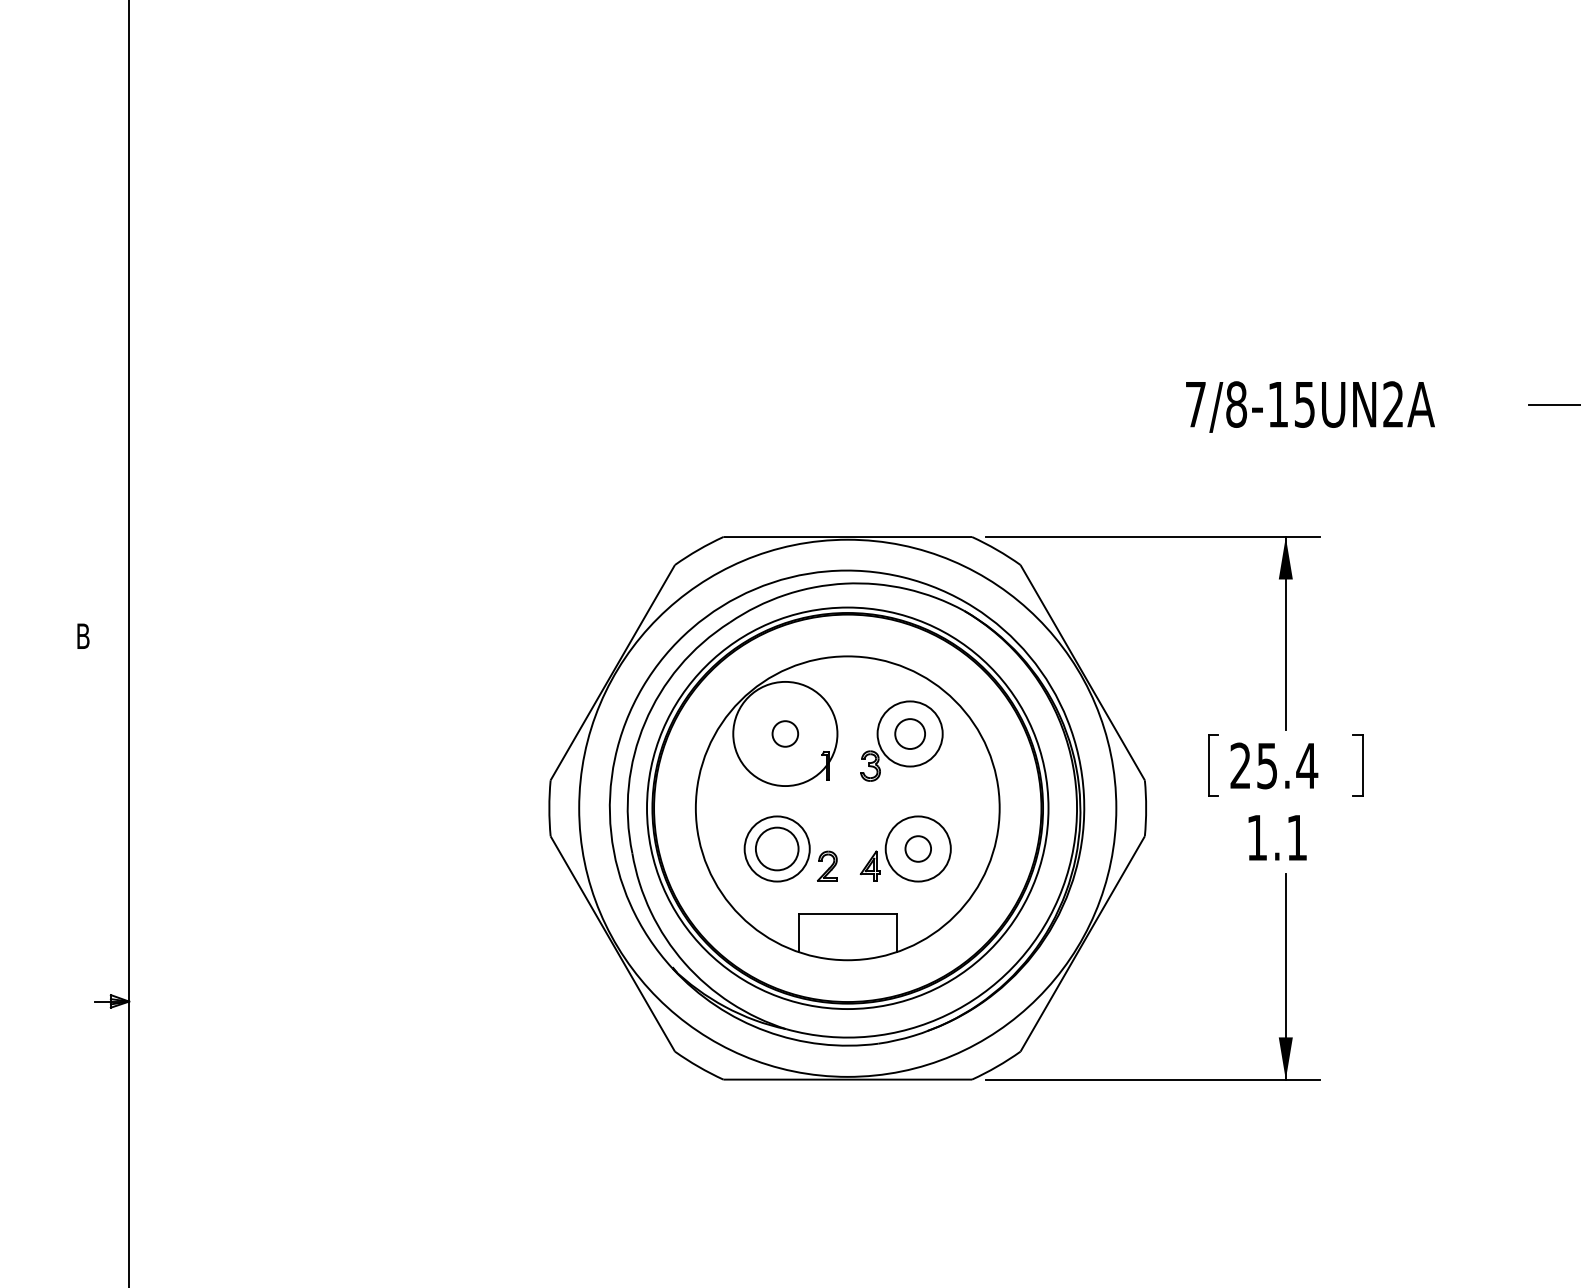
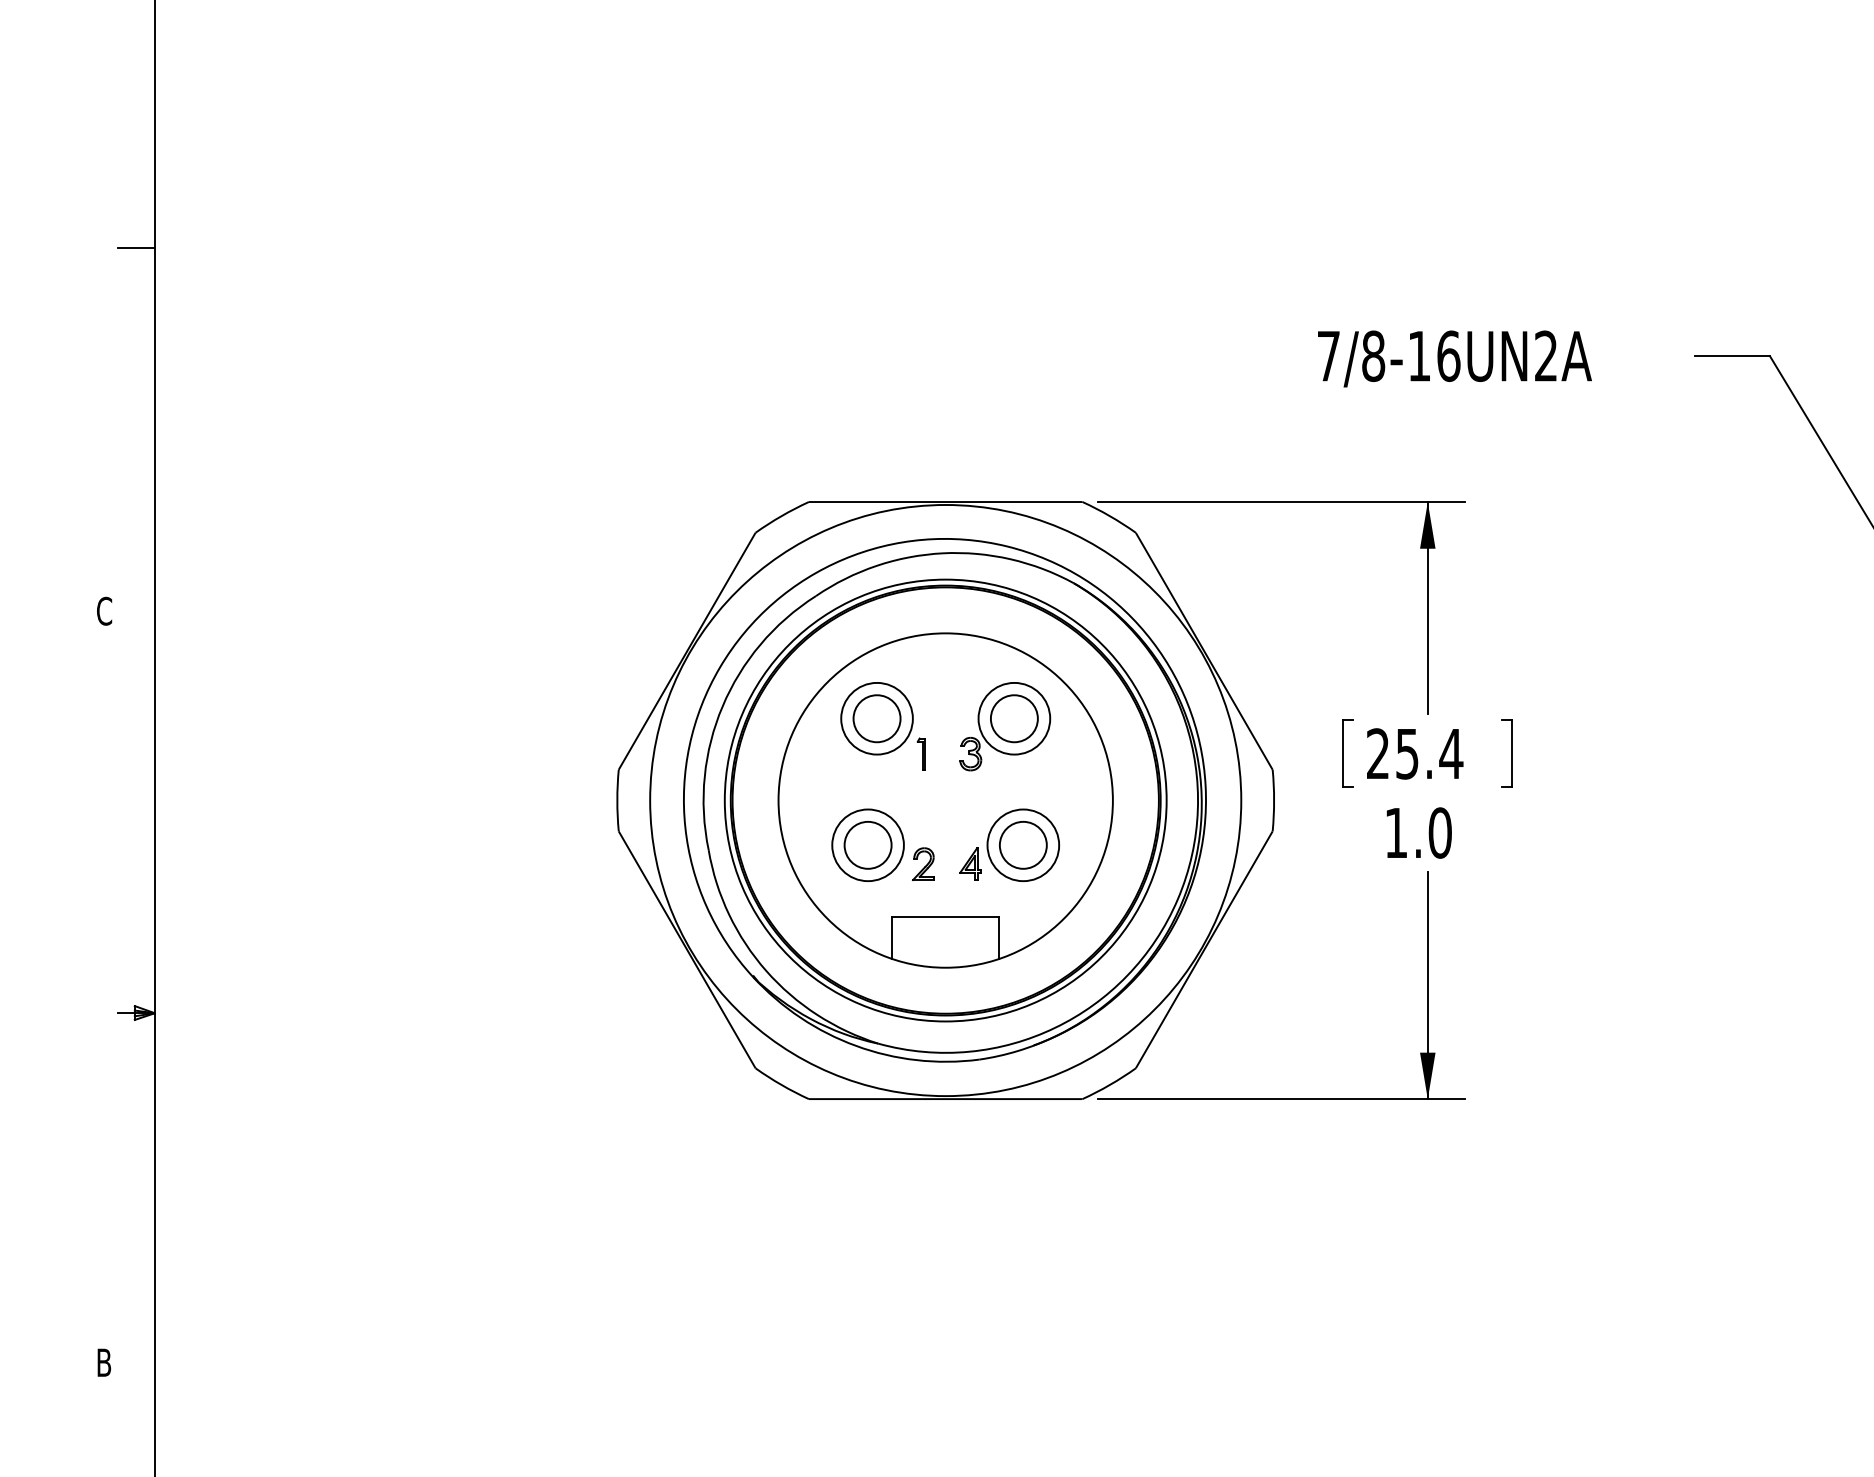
line: (111, 306) -> (135, 248), added
text: (1304, 403) -> (1448, 355), 7/8-15UN2A -> 7/8-16UN2A
text: (83, 635) -> (104, 610), B -> C
circle: (784, 733) -> (876, 718), size x0.62
circle: (784, 733) -> (876, 718), size x1.67
circle: (910, 733) -> (1014, 718), size x1.43
text: (1296, 837) -> (1439, 832), 1.1 -> 1.0
circle: (917, 848) -> (1022, 844), size x1.67

